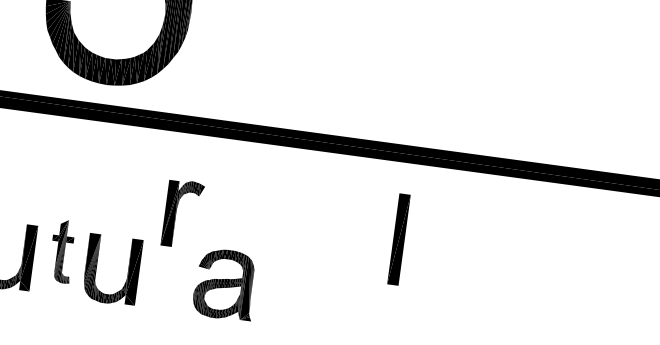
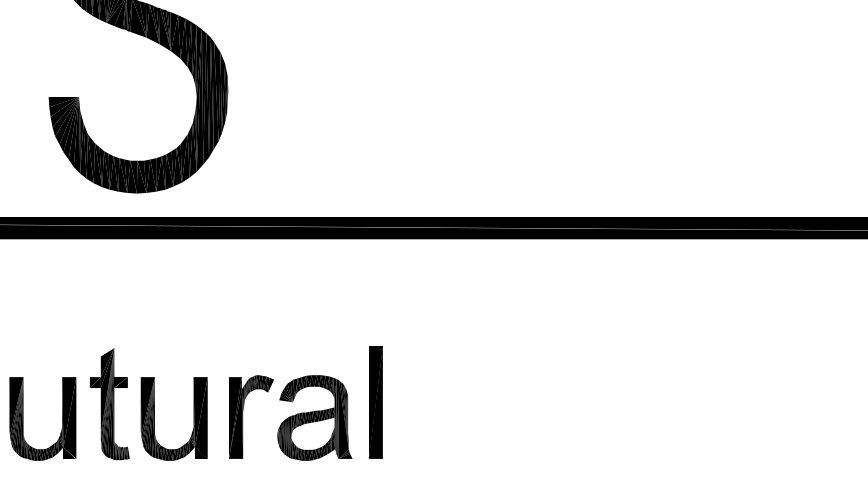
part: (176, 212) -> (243, 416), moved
part: (398, 239) -> (375, 402), moved
part: (61, 251) -> (109, 404), size x1.43

